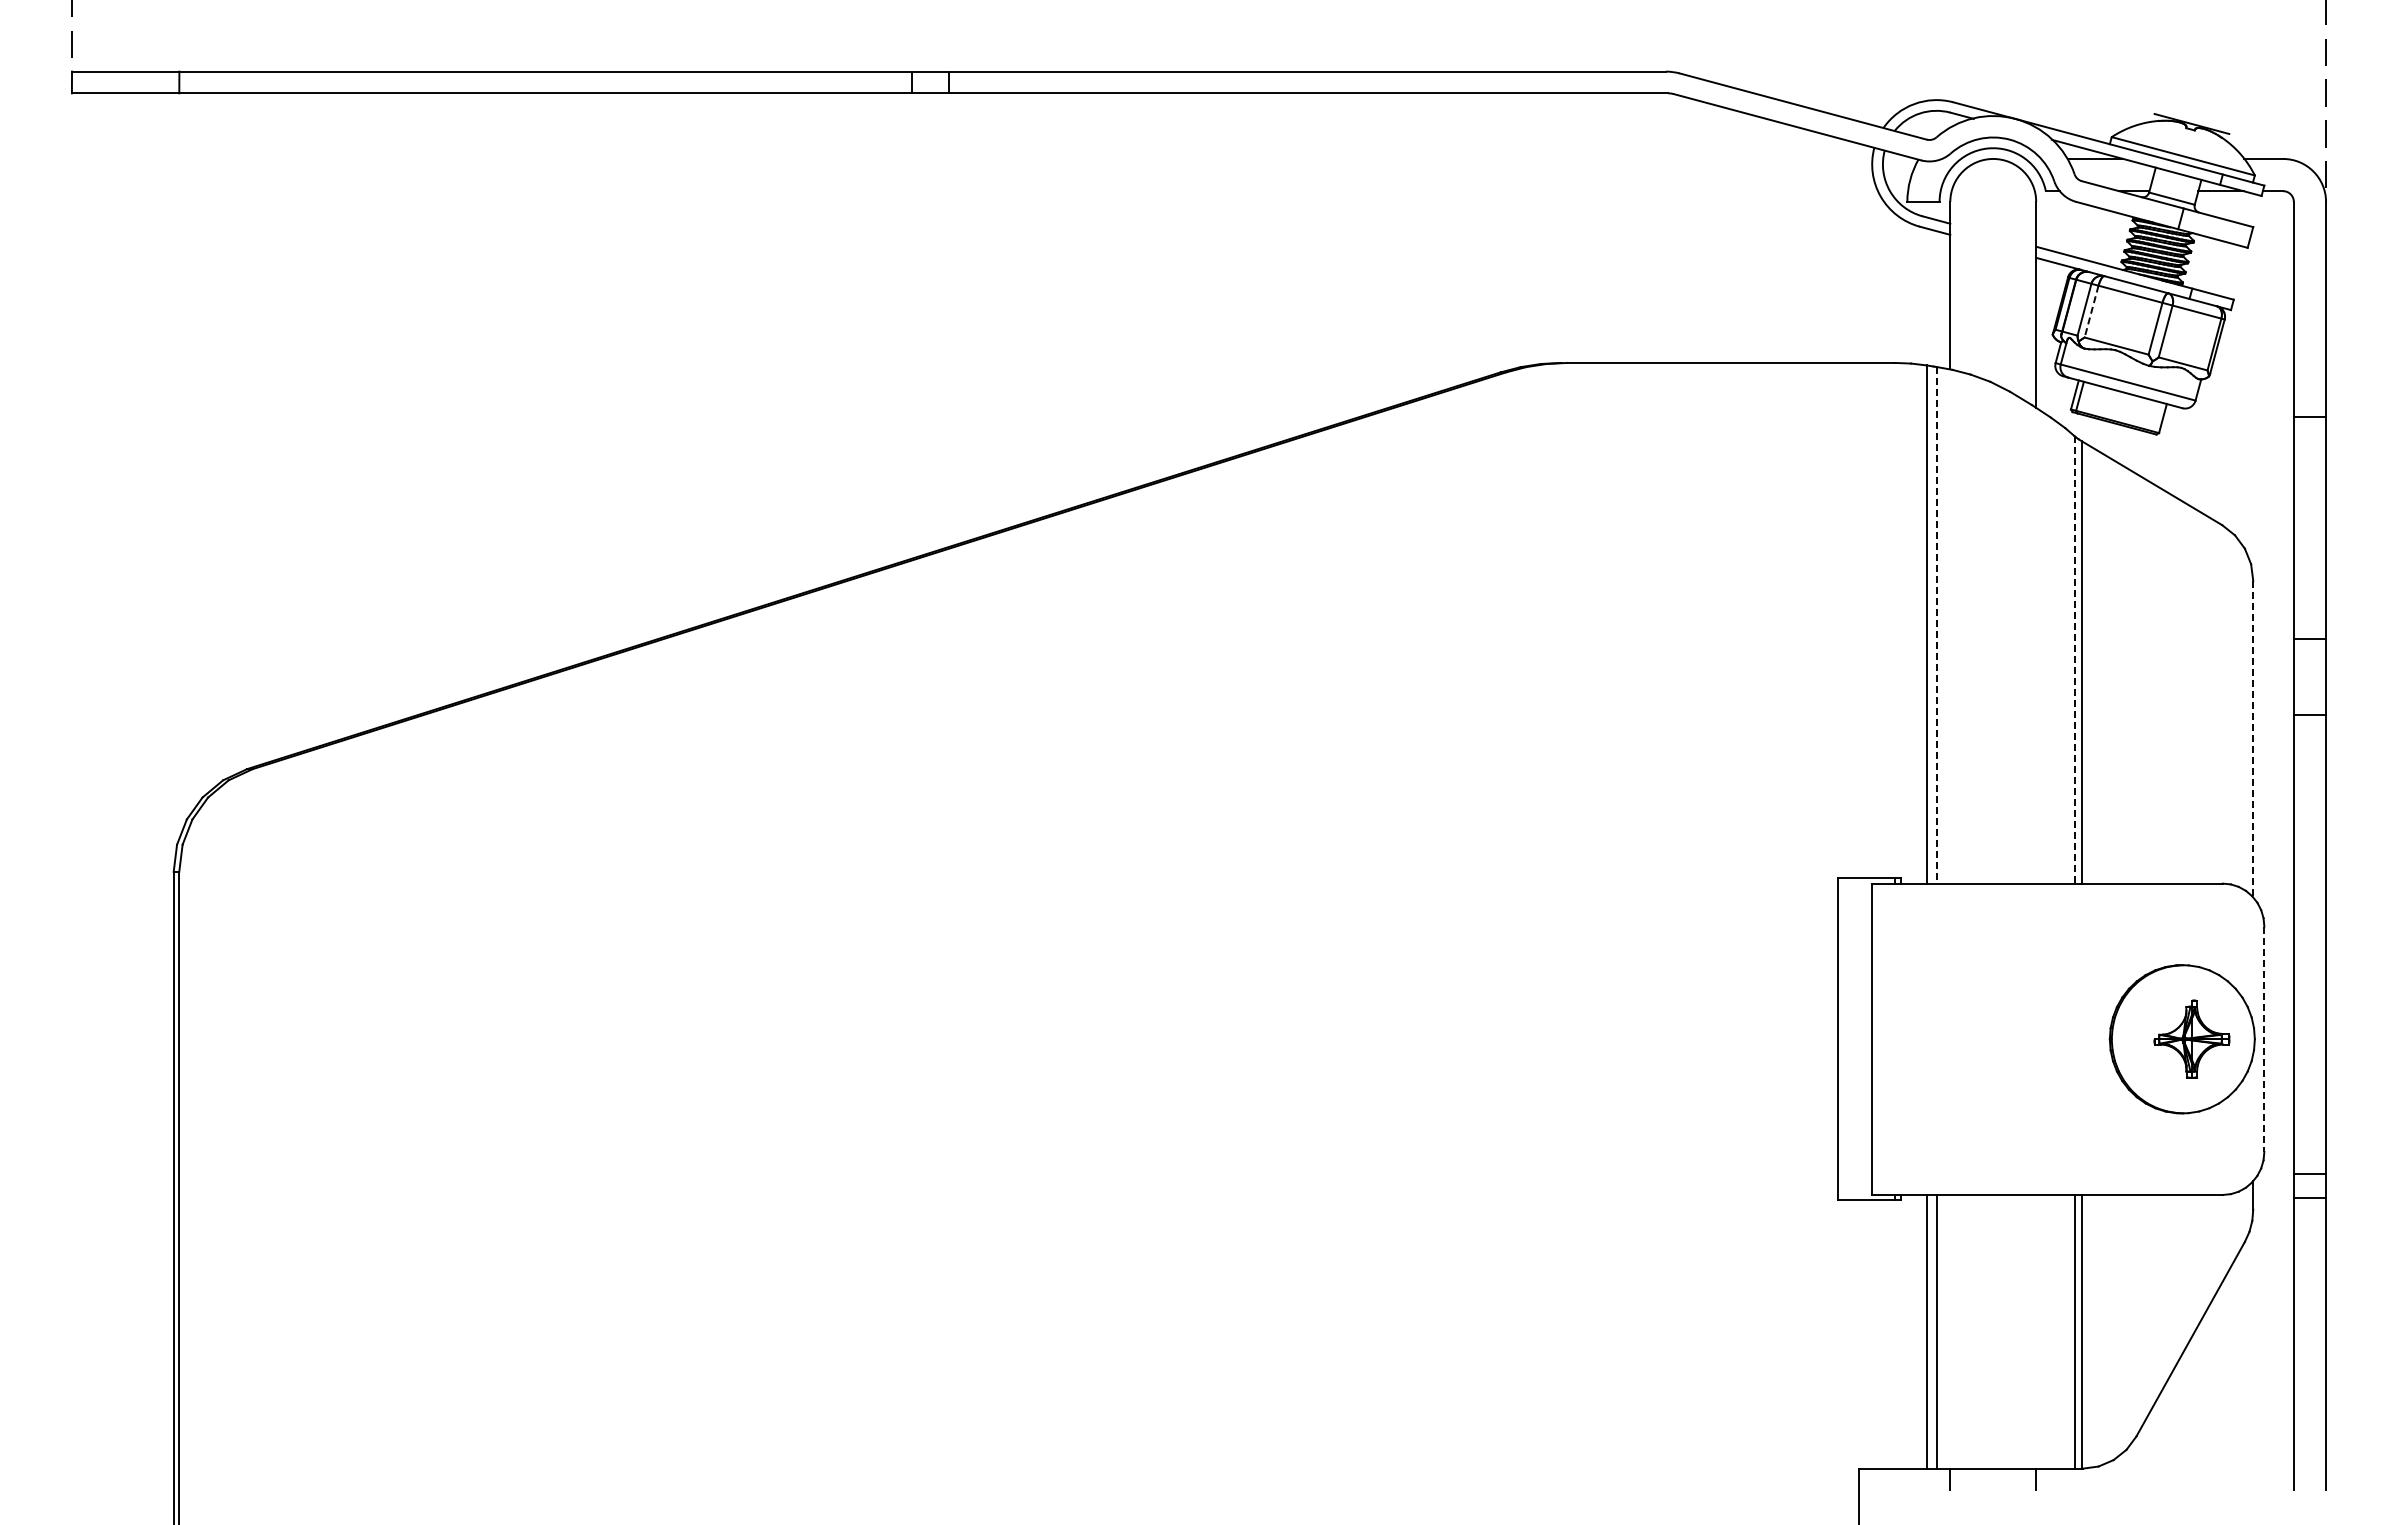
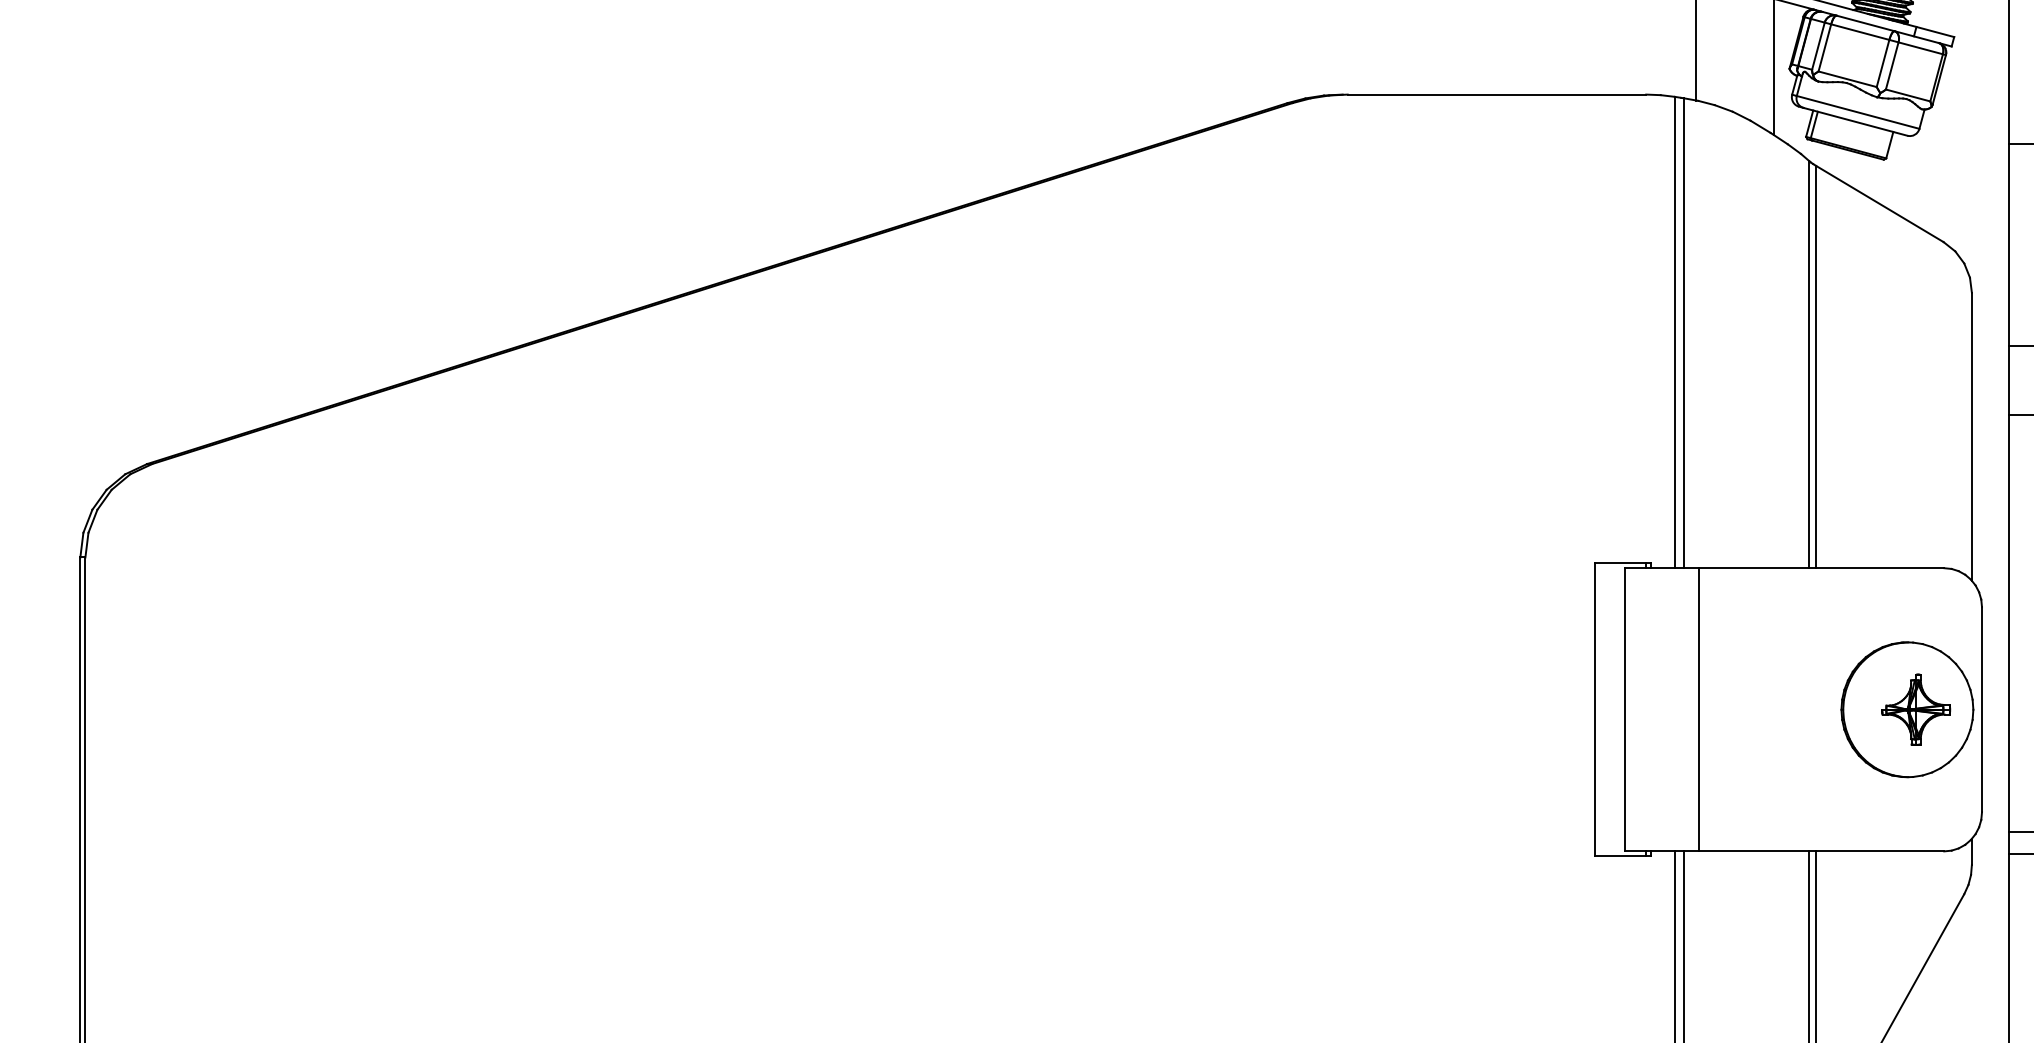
line: (2091, 311) -> (1824, 47), dashed -> solid
line: (1936, 625) -> (1683, 333), dashed -> solid
line: (2074, 659) -> (1809, 364), dashed -> solid
line: (2253, 739) -> (1972, 437), dashed -> solid
line: (1953, 1038) -> (1699, 709), added
line: (2264, 1039) -> (1982, 709), dashed -> solid

